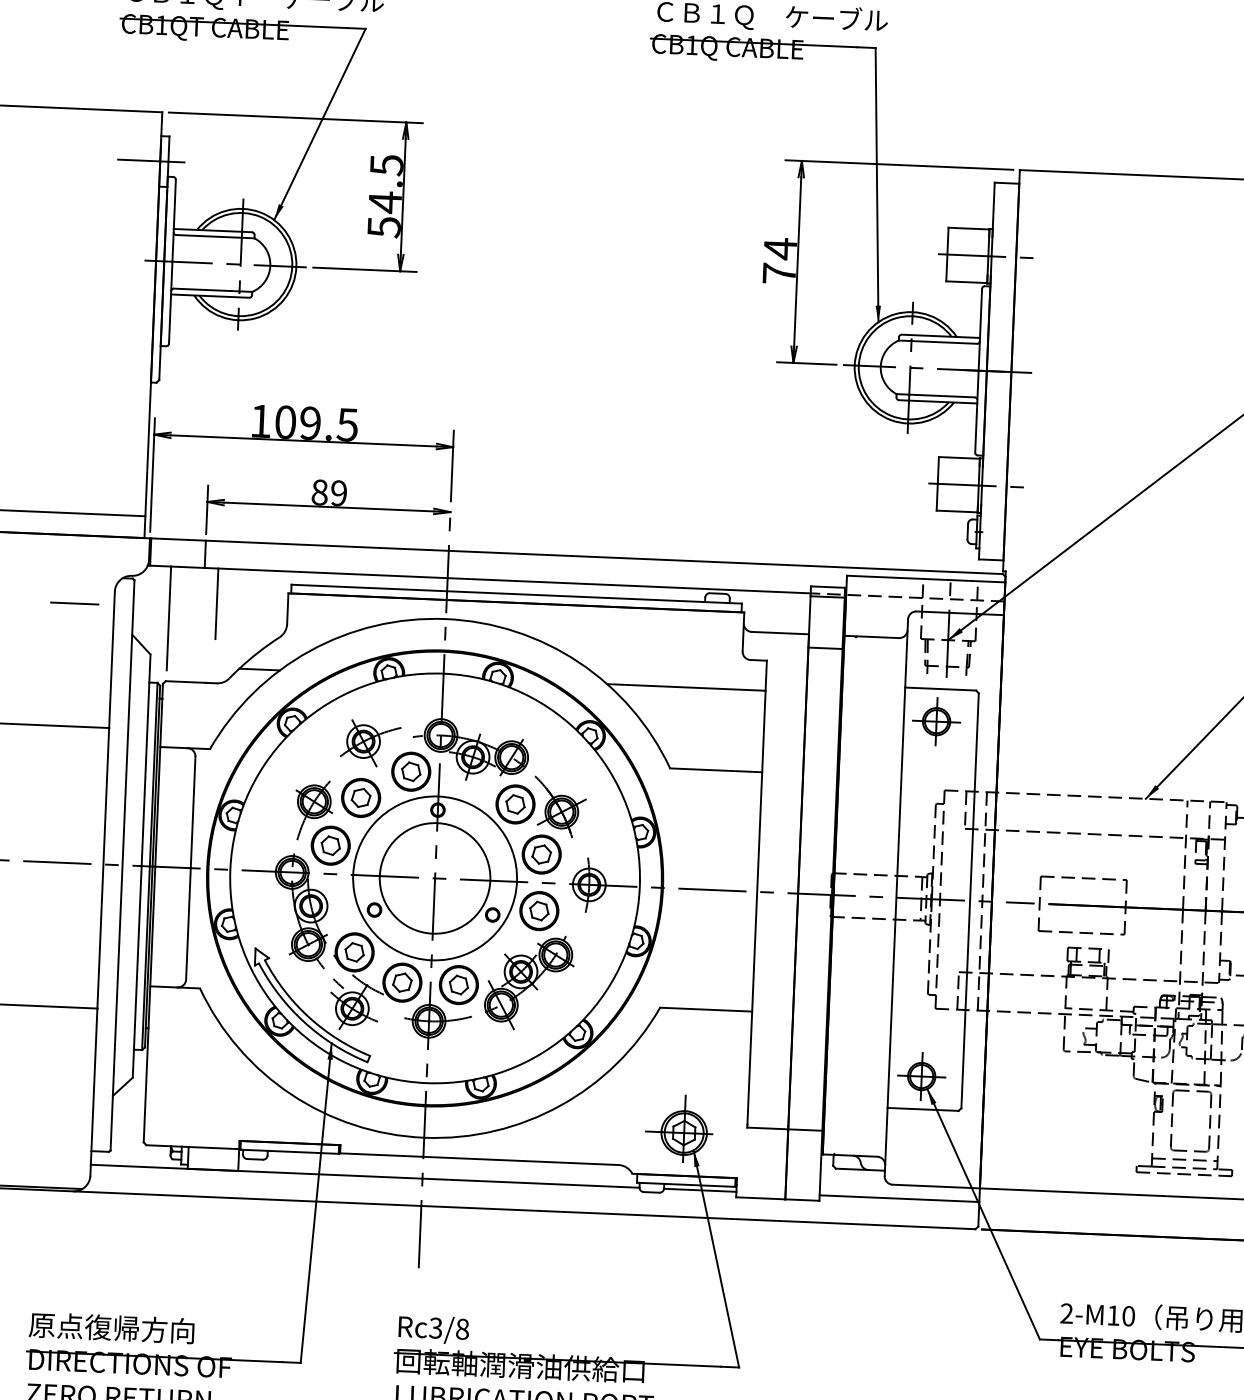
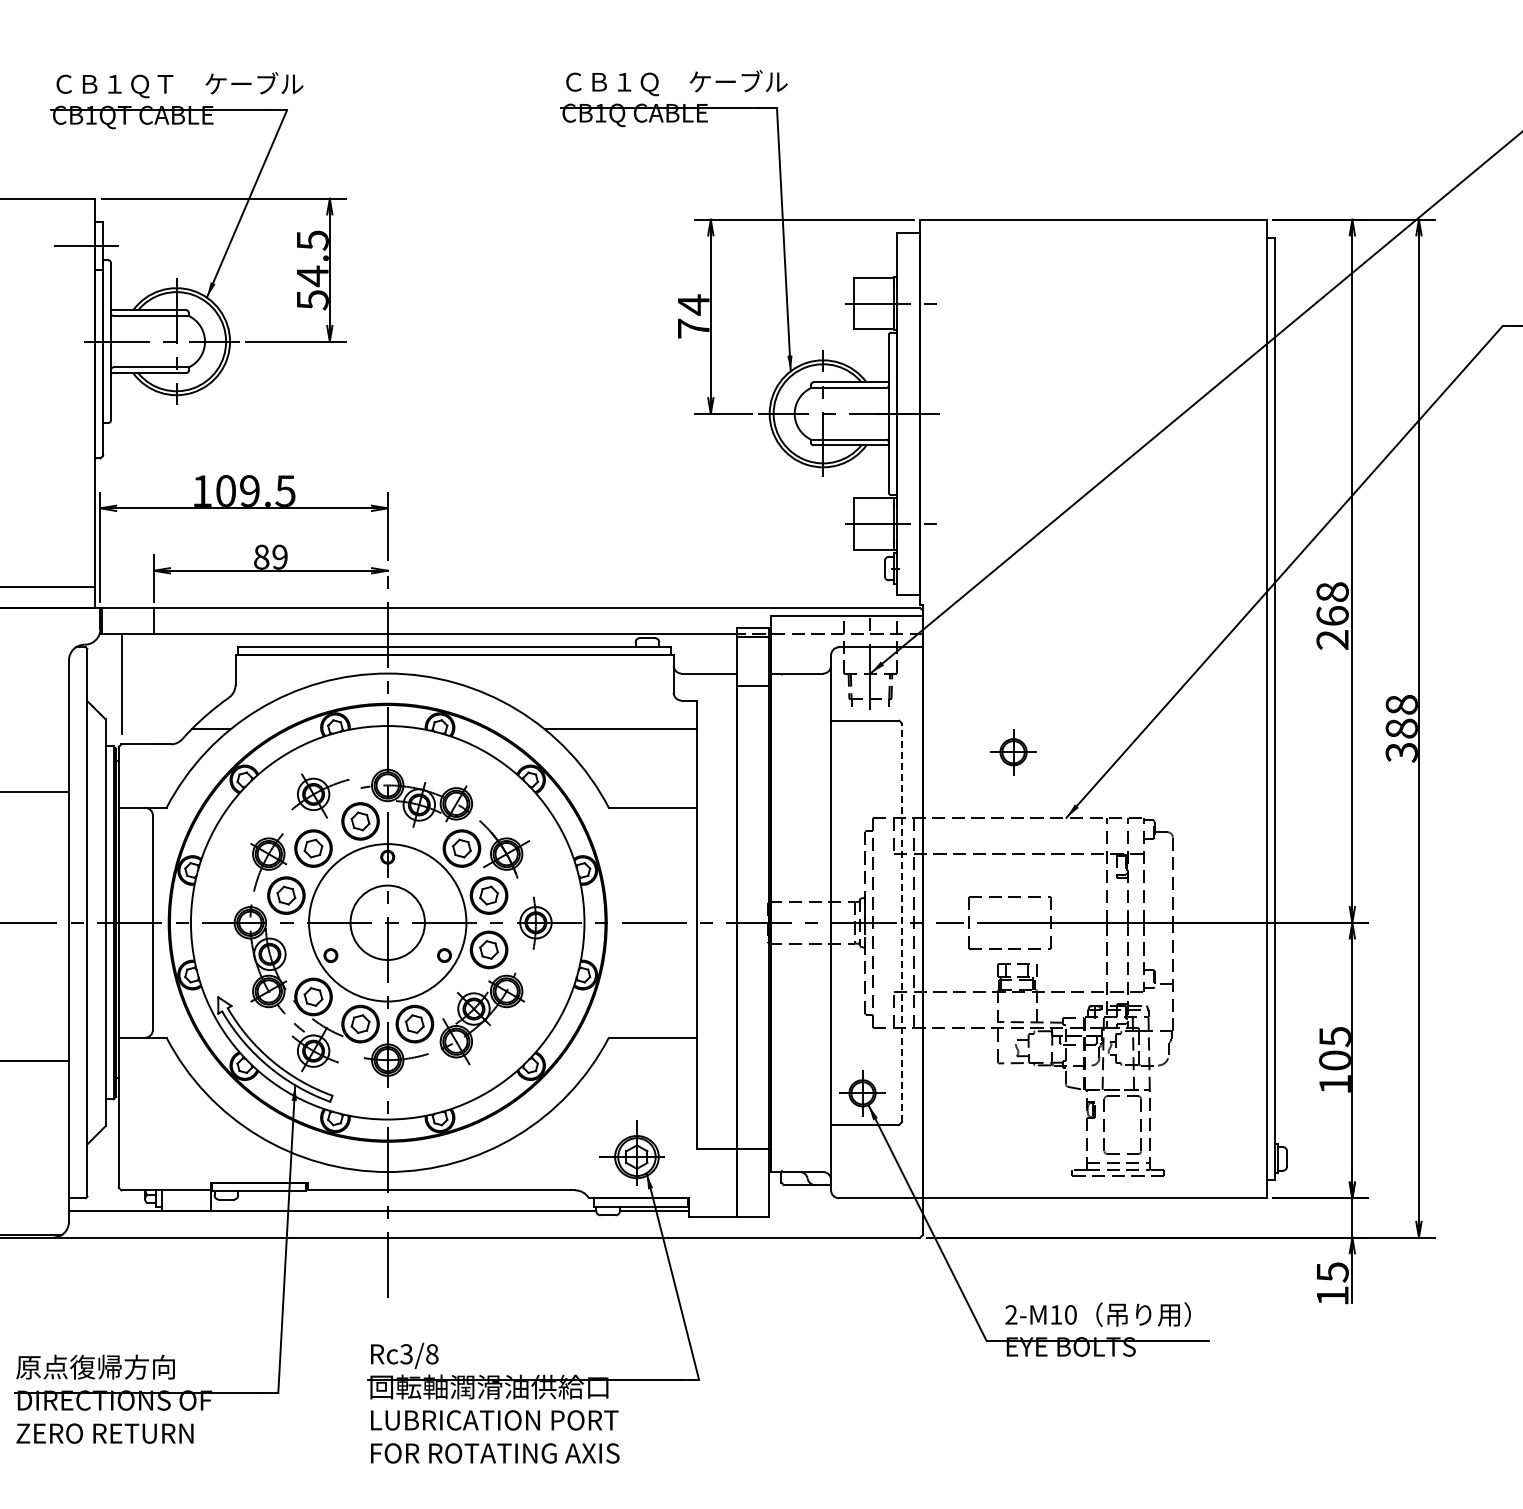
line: (74, 603) -> (30, 673), removed
line: (217, 604) -> (167, 668), removed
part: (936, 721) -> (1013, 752), moved
circle: (434, 878) -> (387, 922), size x0.7
line: (969, 900) -> (901, 922), solid -> dashed
line: (898, 1198) -> (845, 1211), removed

